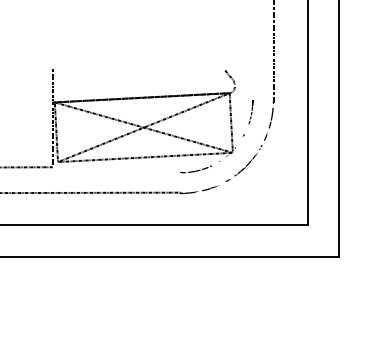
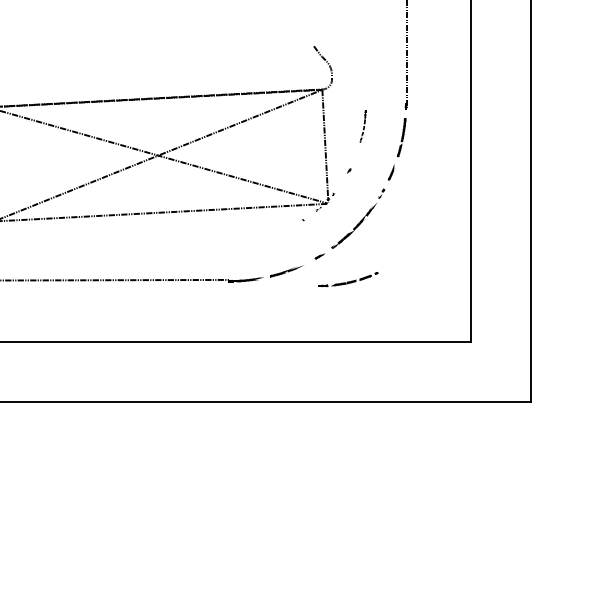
part: (250, 112) -> (362, 126), size x0.7
part: (195, 169) -> (346, 279), moved

